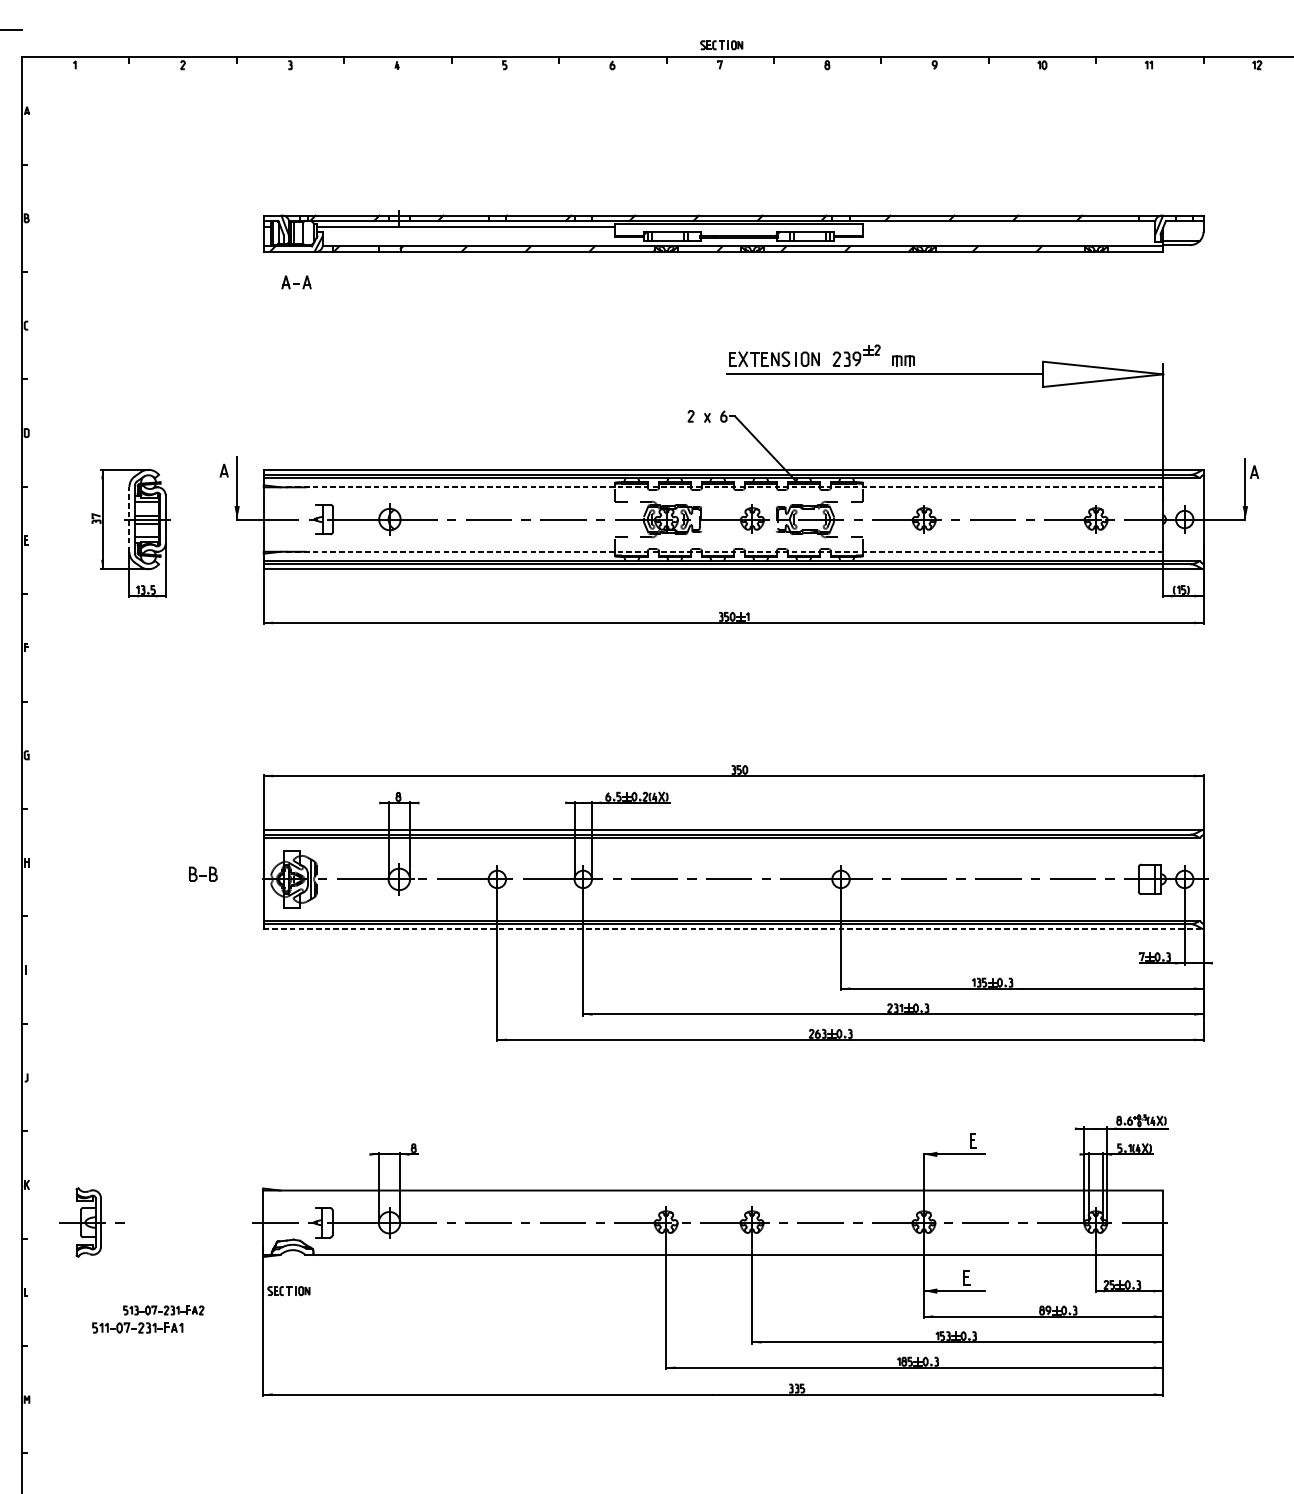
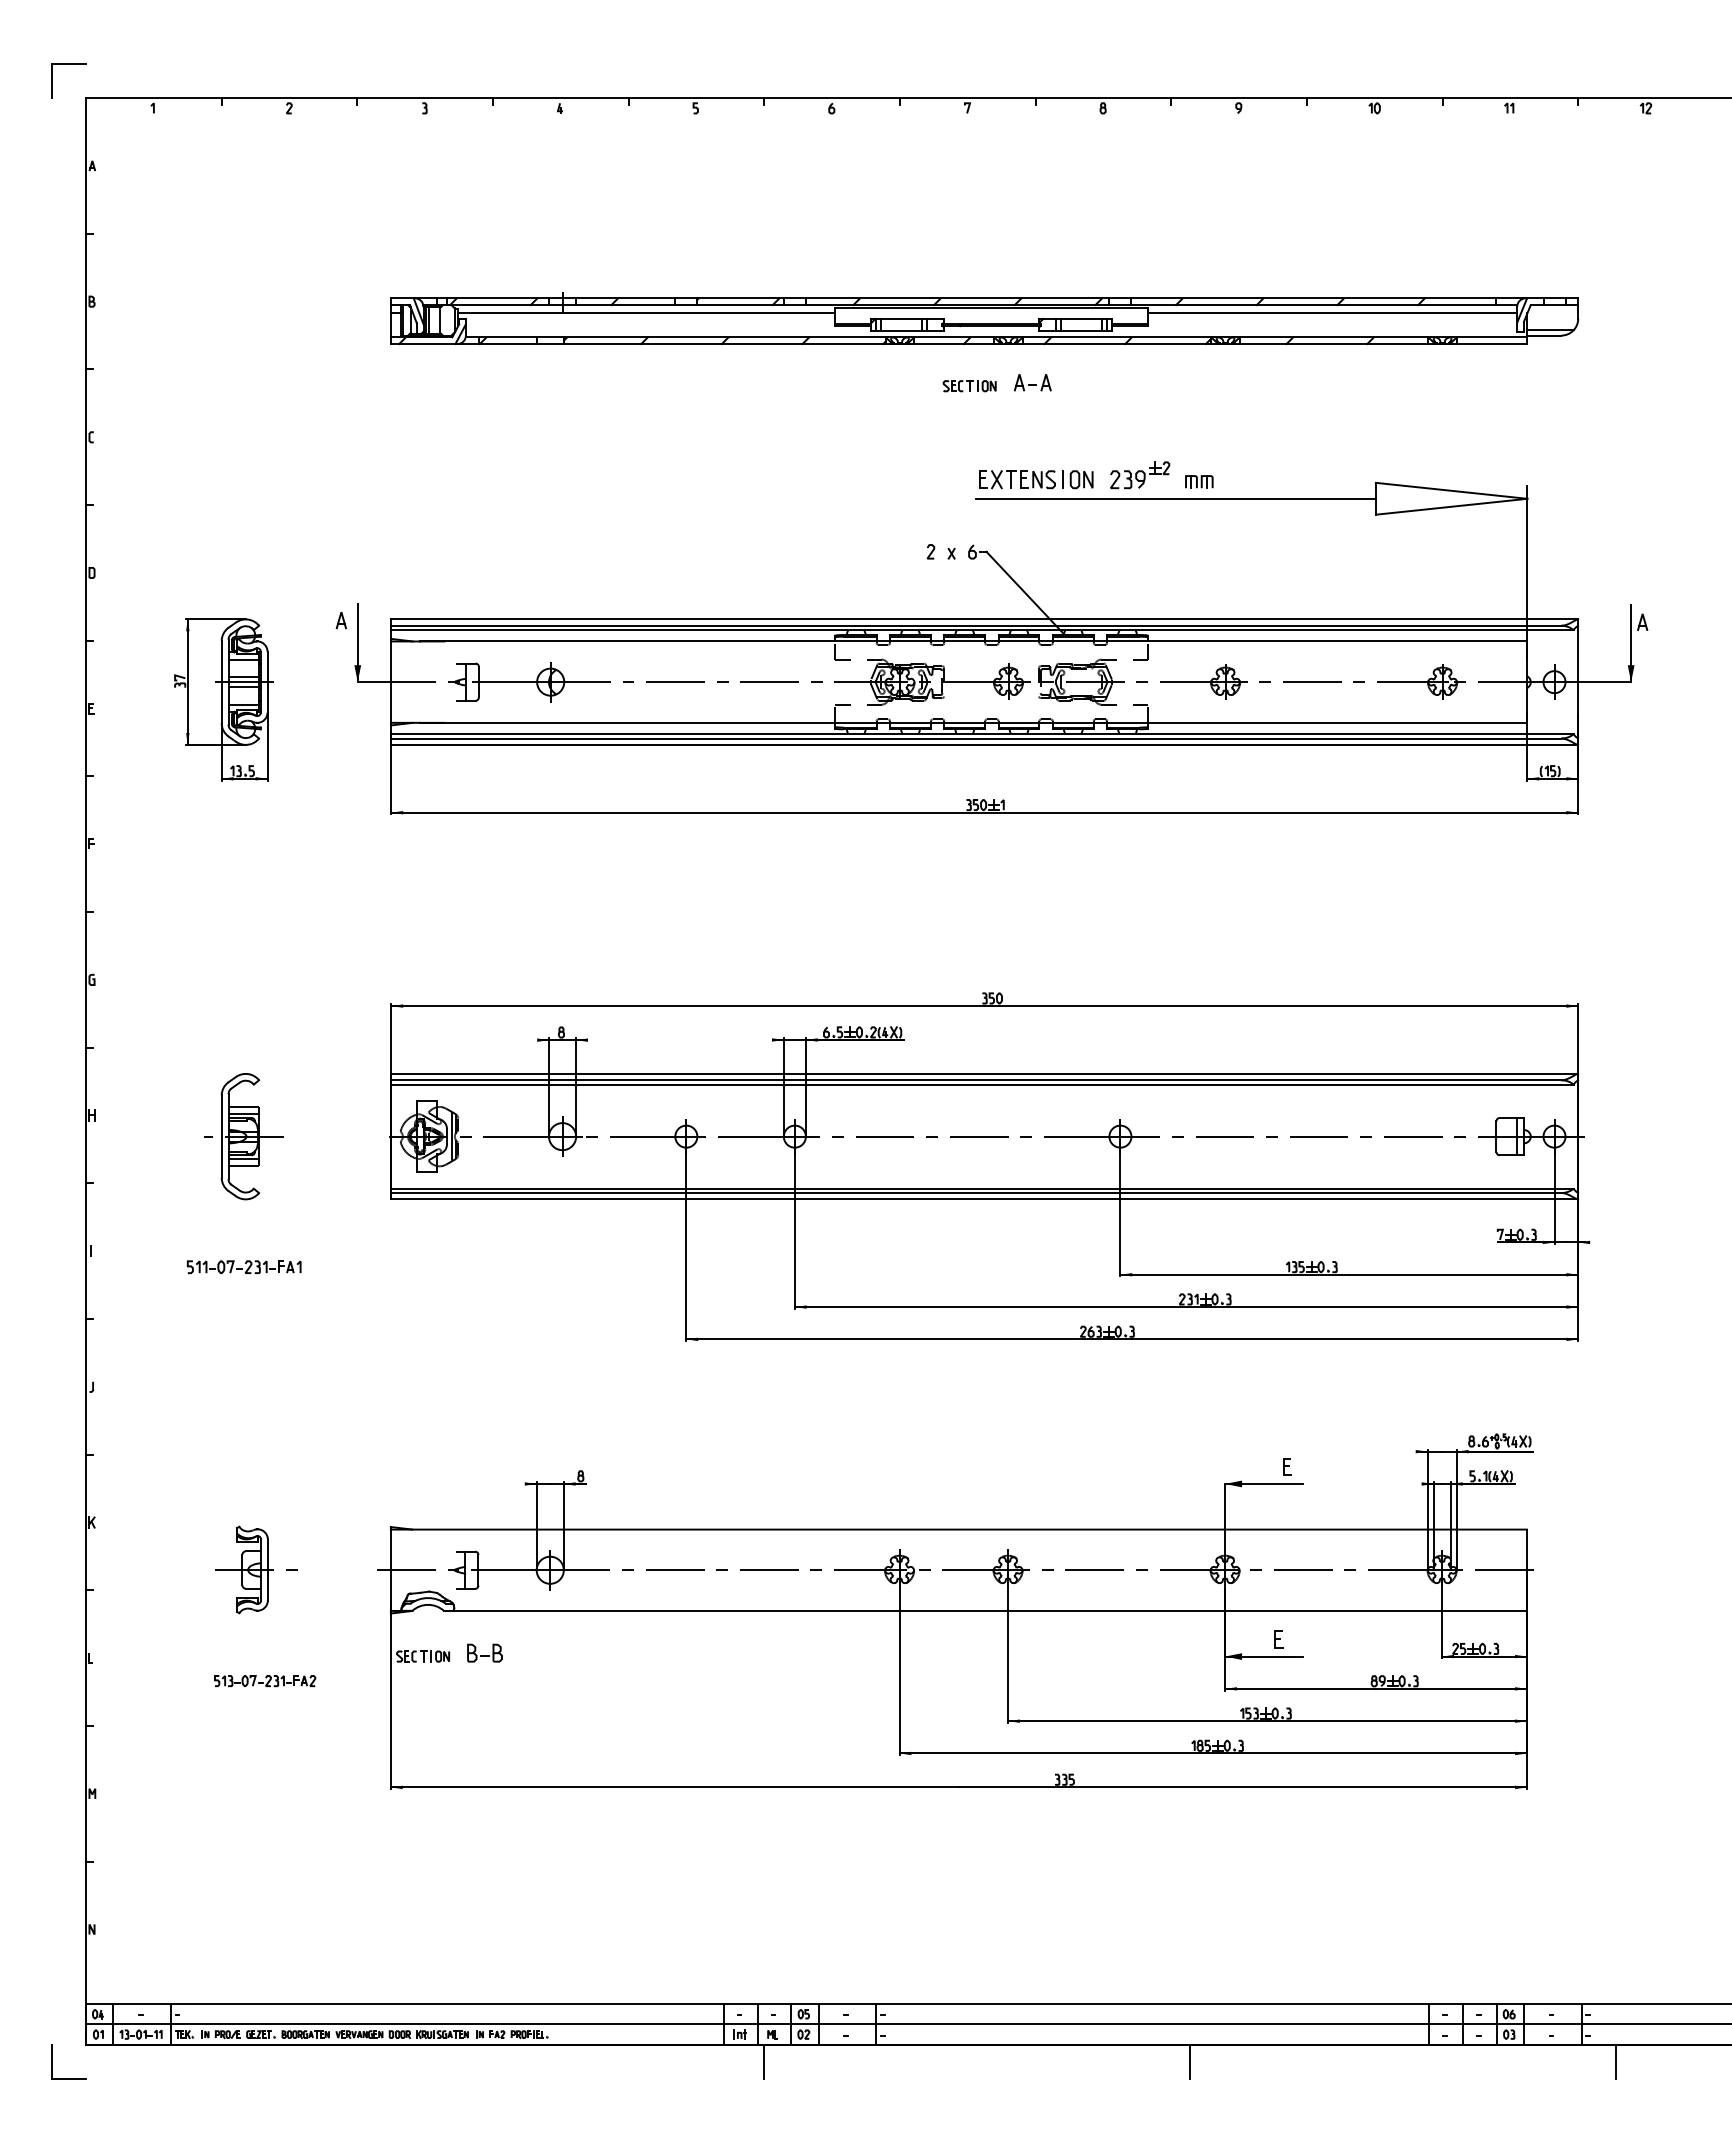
part: (721, 45) -> (969, 386), moved
line: (1008, 227) -> (1332, 313), added
part: (296, 282) -> (1032, 382), moved
line: (724, 487) -> (973, 641), dashed -> solid
line: (129, 519) -> (221, 681), dashed -> solid
line: (724, 551) -> (973, 722), dashed -> solid
part: (202, 873) -> (484, 1652), moved
part: (146, 879) -> (243, 1136), added
line: (734, 929) -> (985, 1199), dashed -> solid
part: (92, 1222) -> (256, 1569), moved
part: (137, 1327) -> (243, 1266), moved

